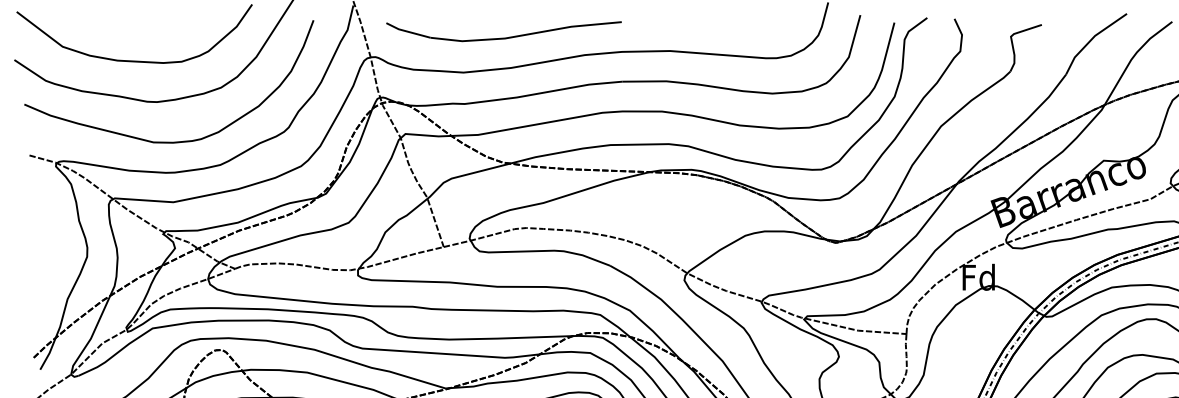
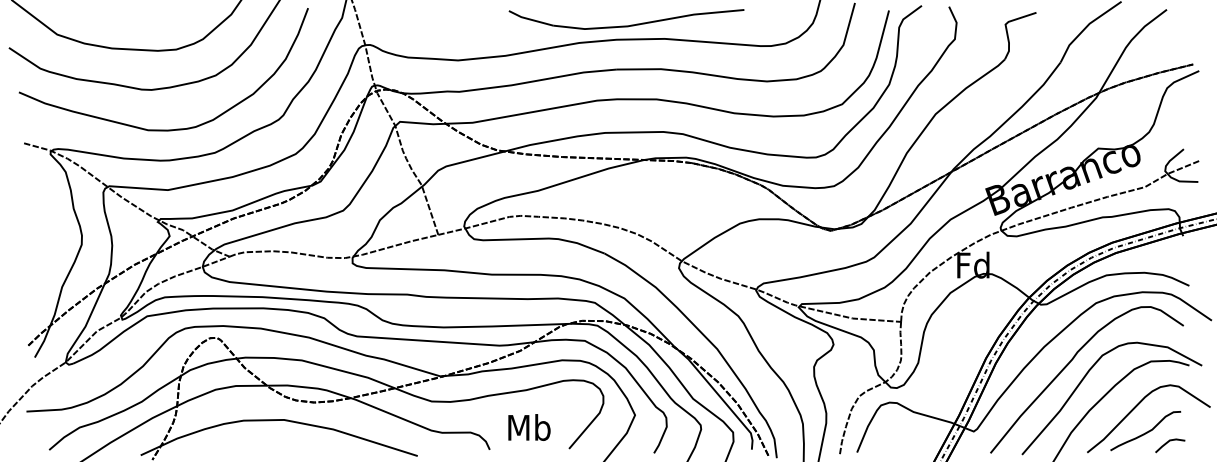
part: (503, 31) -> (626, 19), moved

